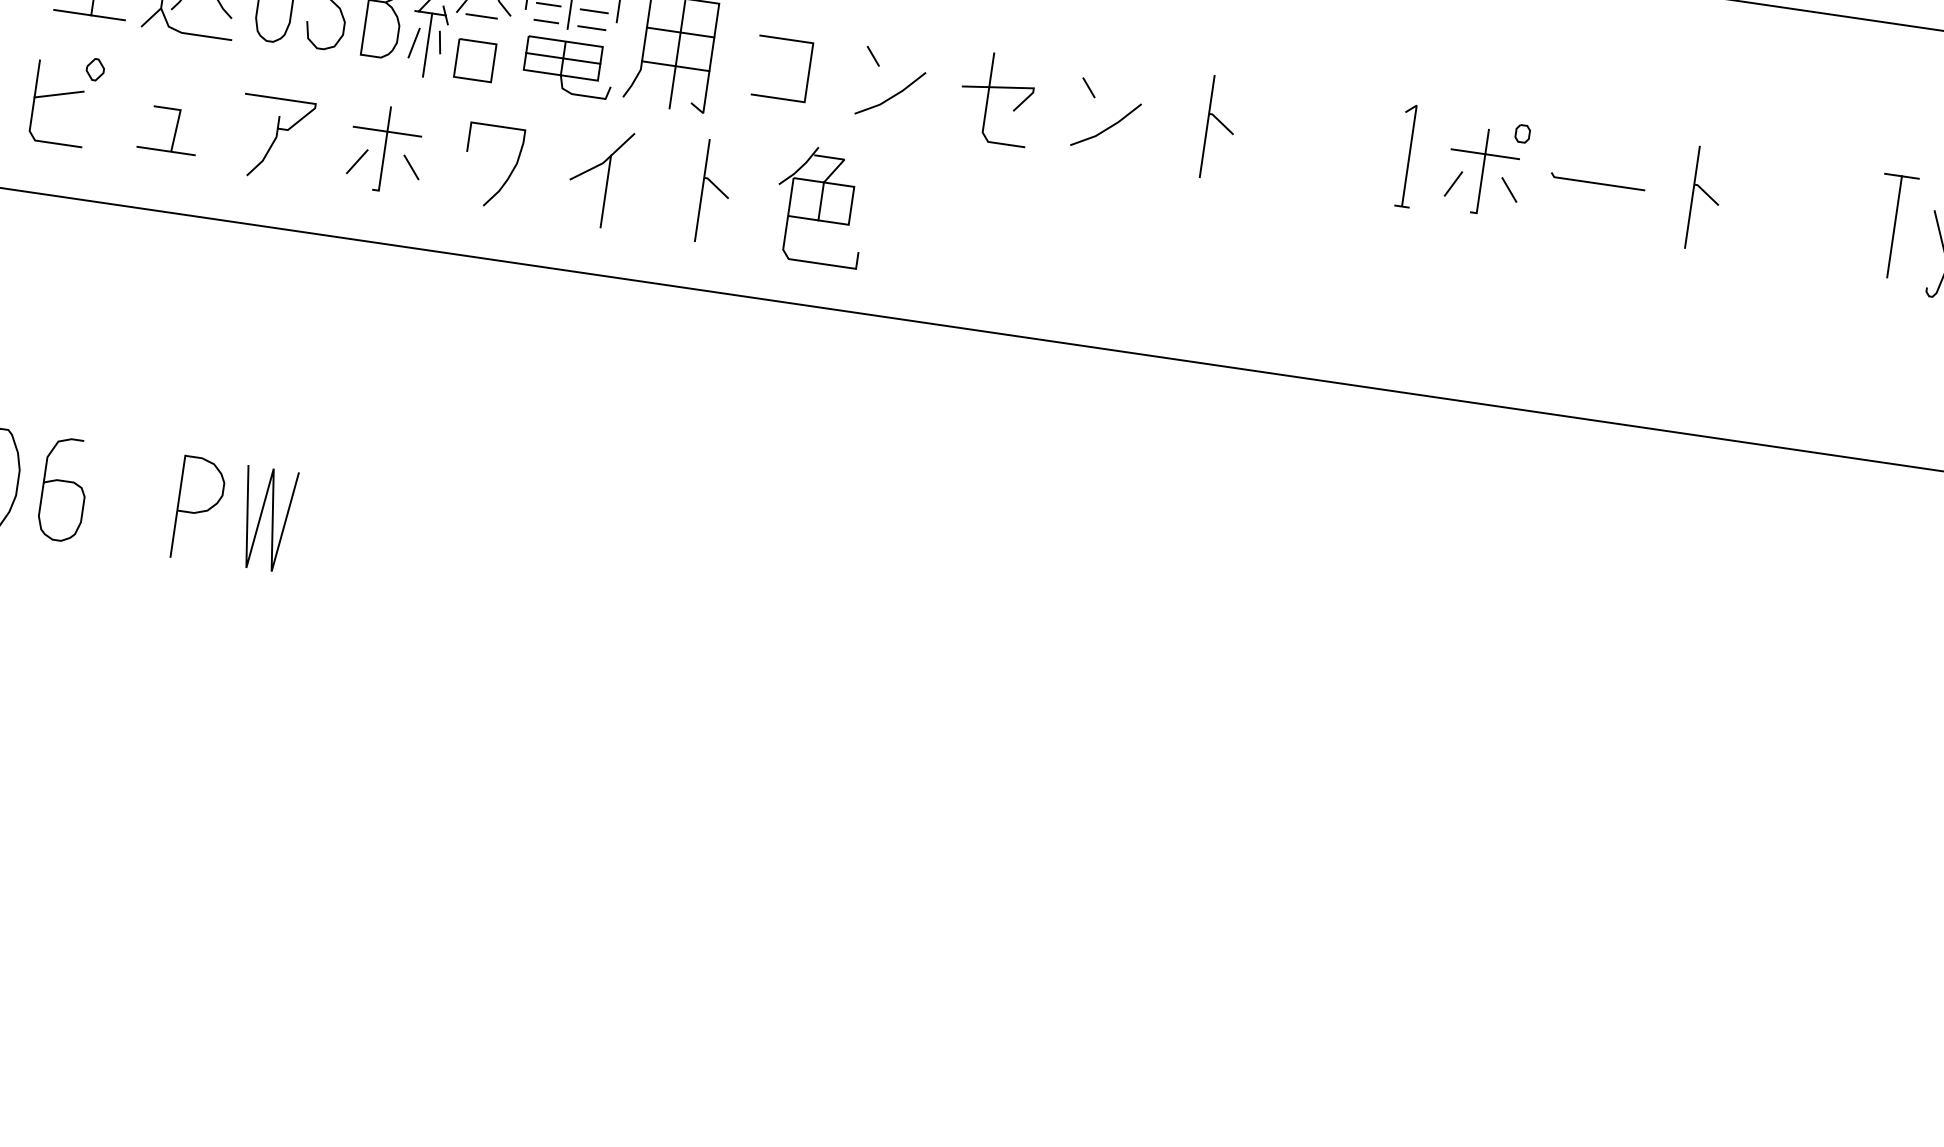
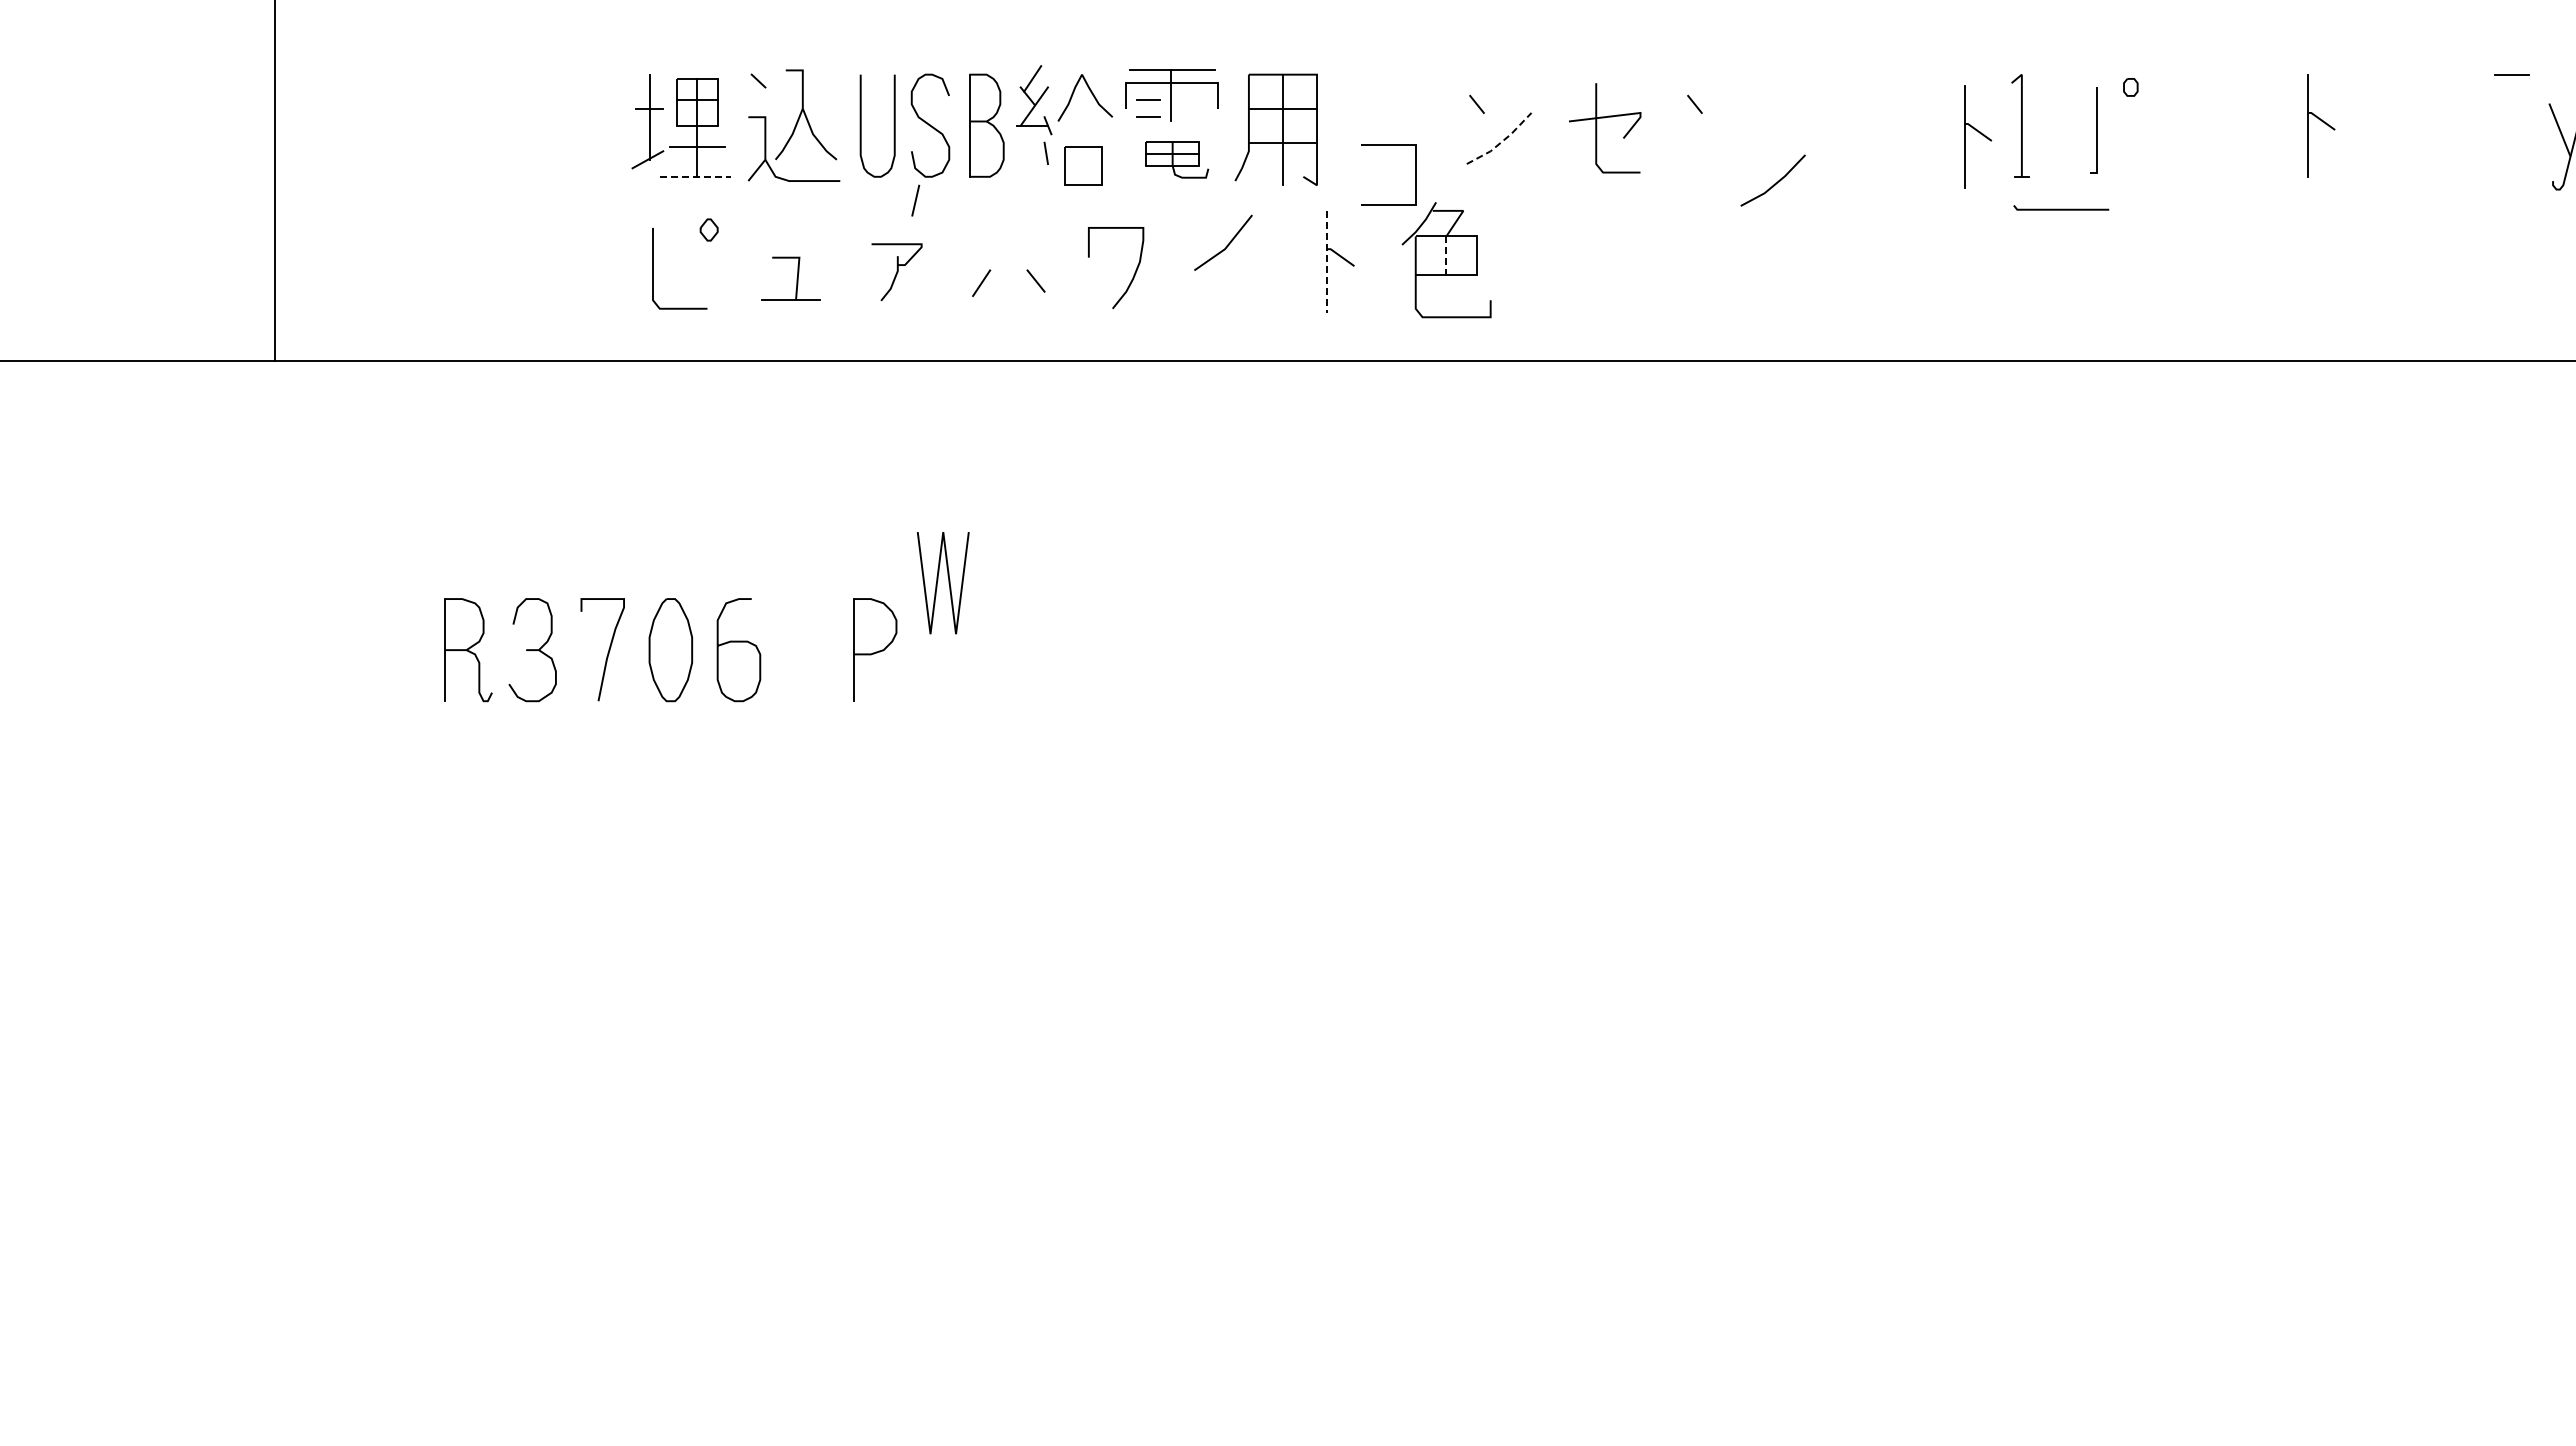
line: (594, 11) -> (1194, 100), removed
line: (89, 14) -> (695, 176), solid -> dashed
line: (481, 16) -> (1083, 121), removed
line: (591, 28) -> (1194, 117), removed
line: (413, 42) -> (915, 200), moved
line: (427, 44) -> (1034, 157), removed
part: (568, 67) -> (1177, 159), size x0.7
line: (808, 72) -> (1415, 174), moved
line: (58, 94) -> (676, 259), removed
line: (893, 96) -> (1502, 141), solid -> dashed
line: (1108, 127) -> (1775, 182), moved
part: (1221, 128) -> (1978, 136), moved
part: (274, 138) -> (896, 272), size x0.7
part: (384, 148) -> (1006, 266), removed
line: (1485, 153) -> (2096, 112), removed
line: (1598, 182) -> (2061, 208), moved
line: (1453, 183) -> (2069, 146), removed
line: (1509, 189) -> (2125, 144), removed
line: (605, 191) -> (1231, 276), removed
line: (702, 191) -> (1327, 262), solid -> dashed
line: (821, 202) -> (1446, 256), solid -> dashed
line: (1894, 226) -> (2512, 125), removed
line: (262, 515) -> (938, 580), moved

